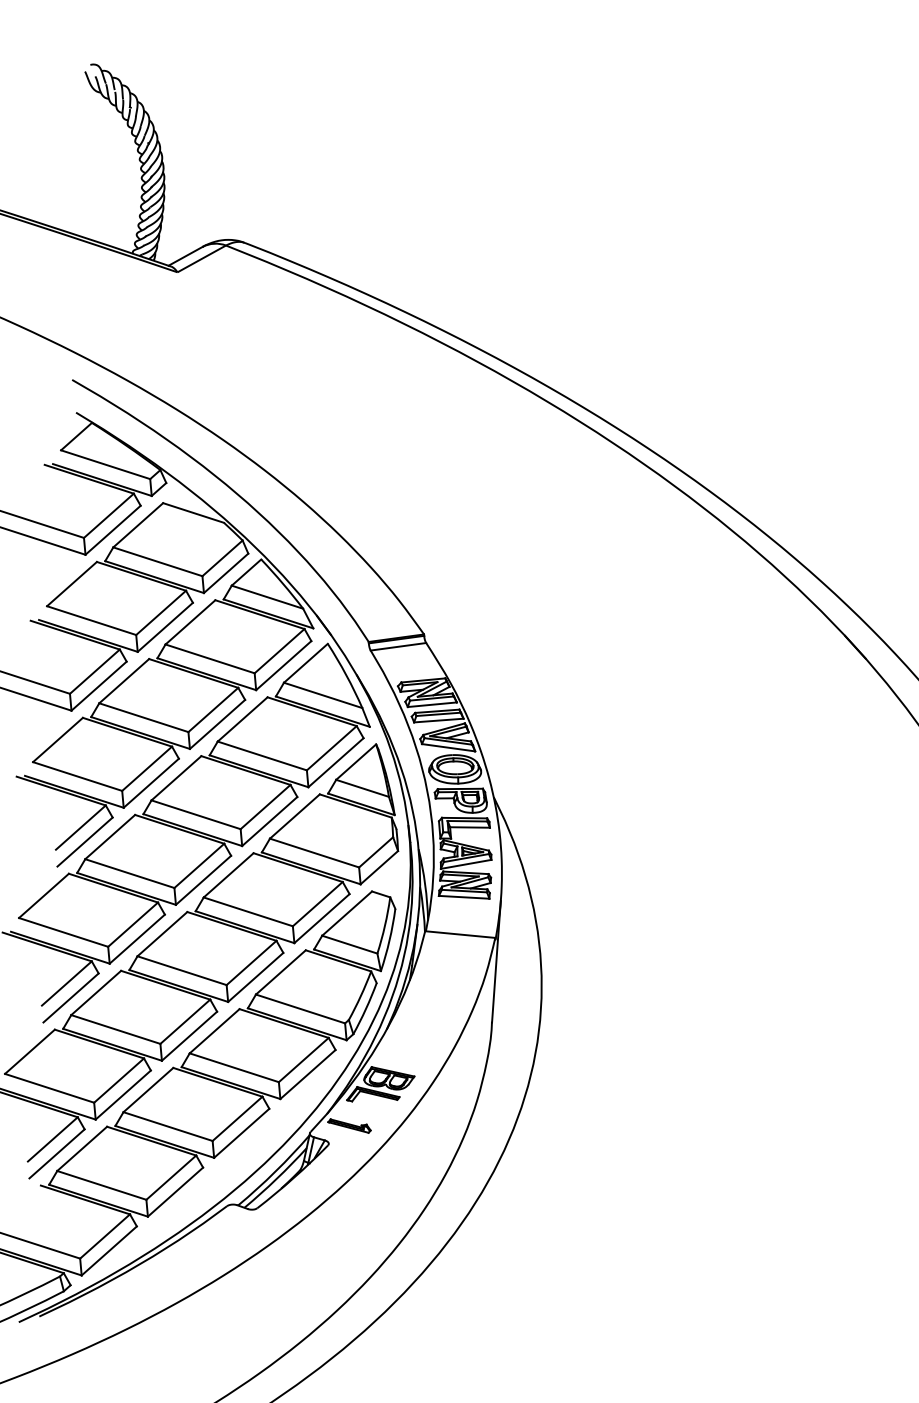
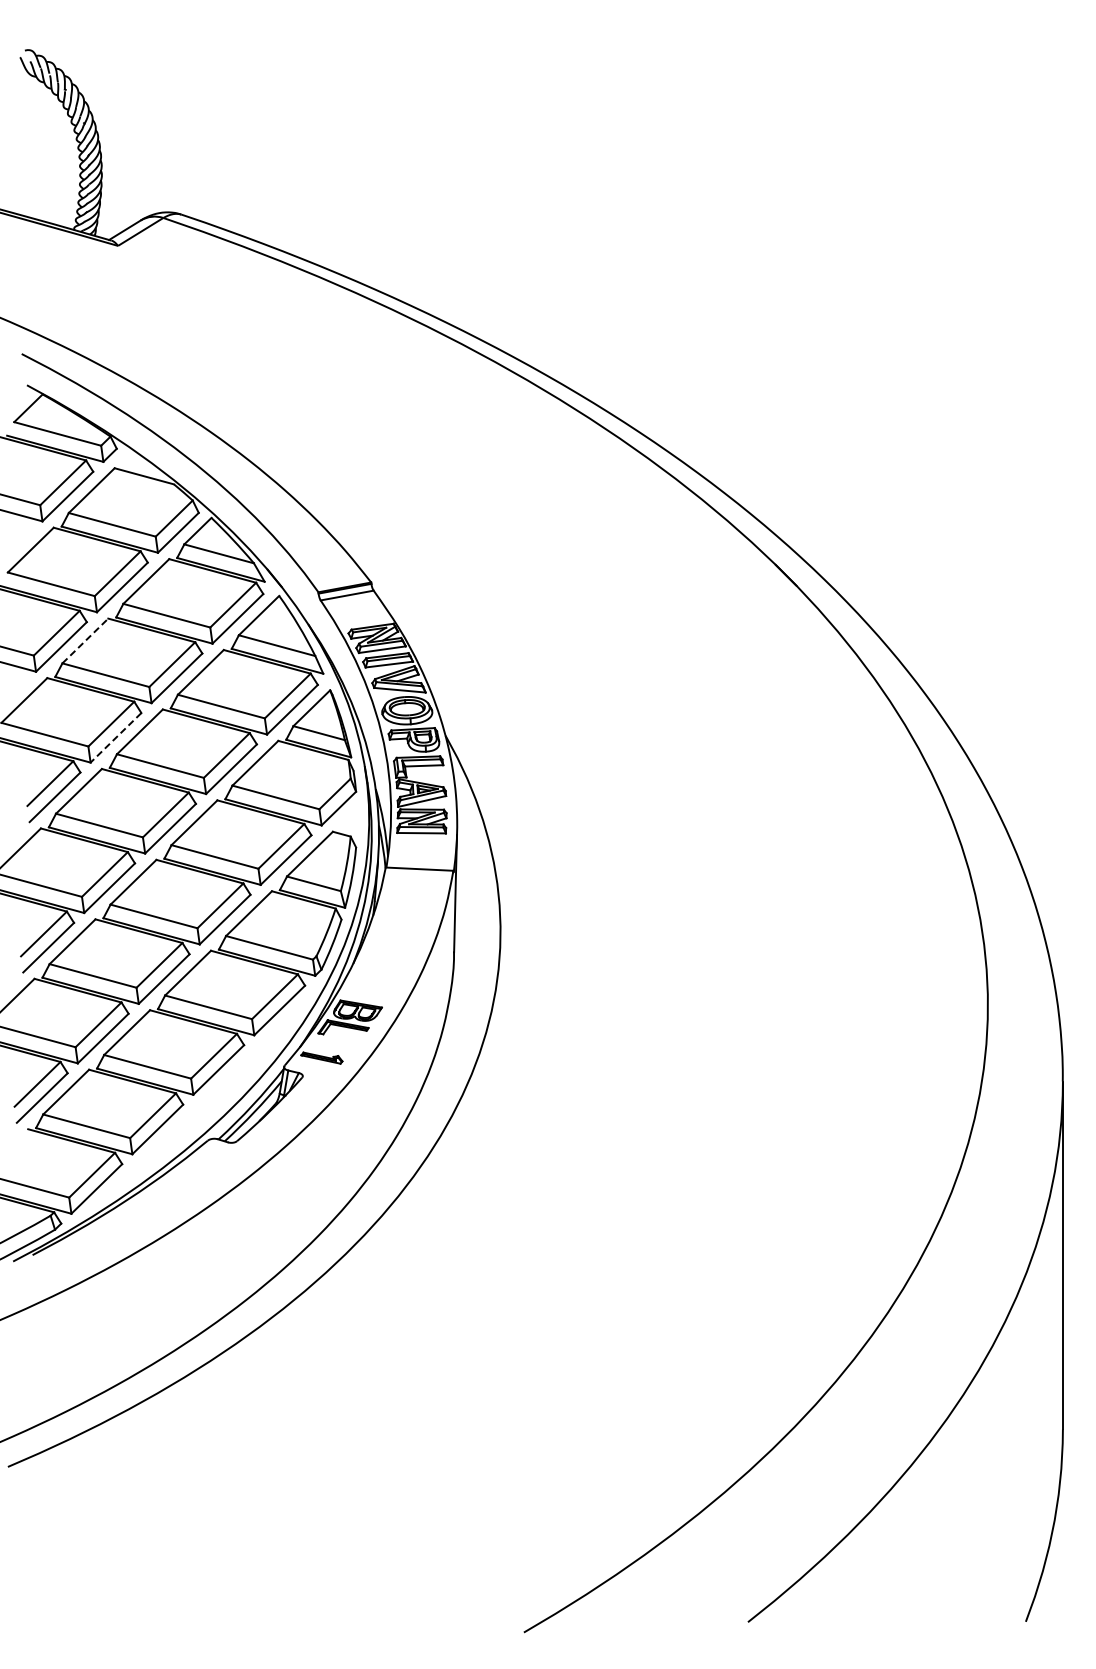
line: (124, 680) -> (85, 640), solid -> dashed
line: (150, 783) -> (115, 738), solid -> dashed

